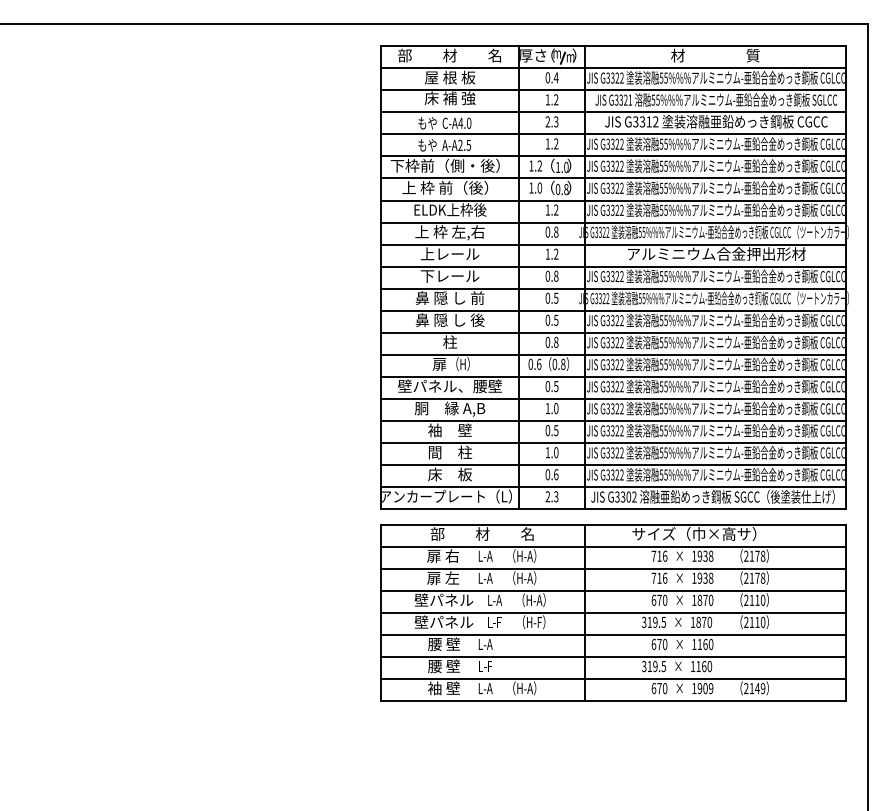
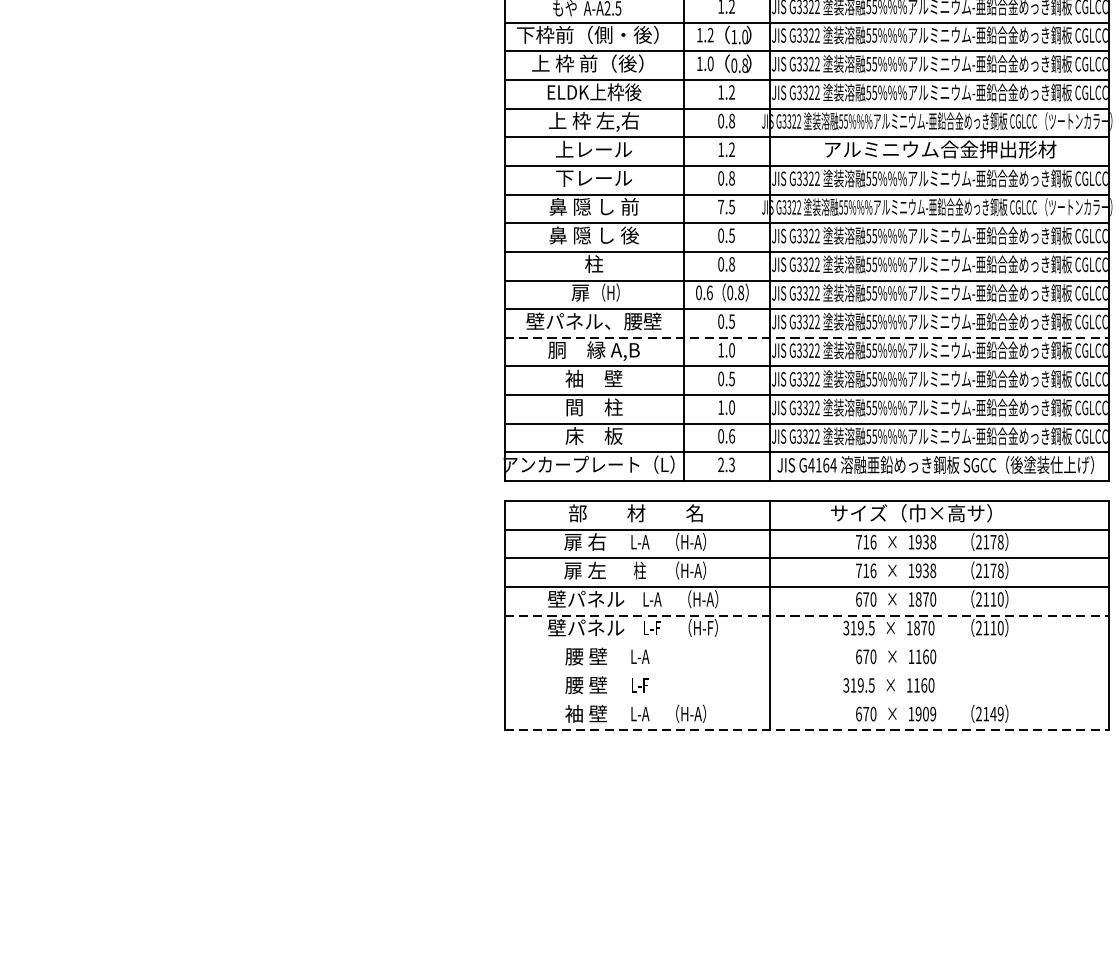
text: (547, 297) -> (720, 205), 0.5 -> 7.5
line: (614, 398) -> (807, 337), solid -> dashed
text: (625, 496) -> (821, 464), G3302 -> G4164
text: (485, 577) -> (640, 569), L-A -> 柱
line: (614, 612) -> (807, 615), solid -> dashed
line: (613, 634) -> (806, 643), removed
line: (613, 656) -> (806, 672), removed
line: (613, 678) -> (806, 700), removed
line: (614, 701) -> (807, 730), solid -> dashed

